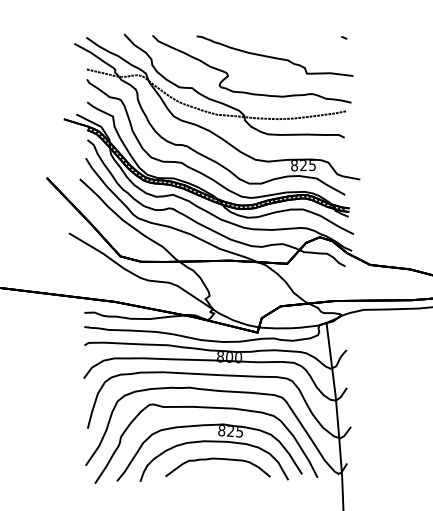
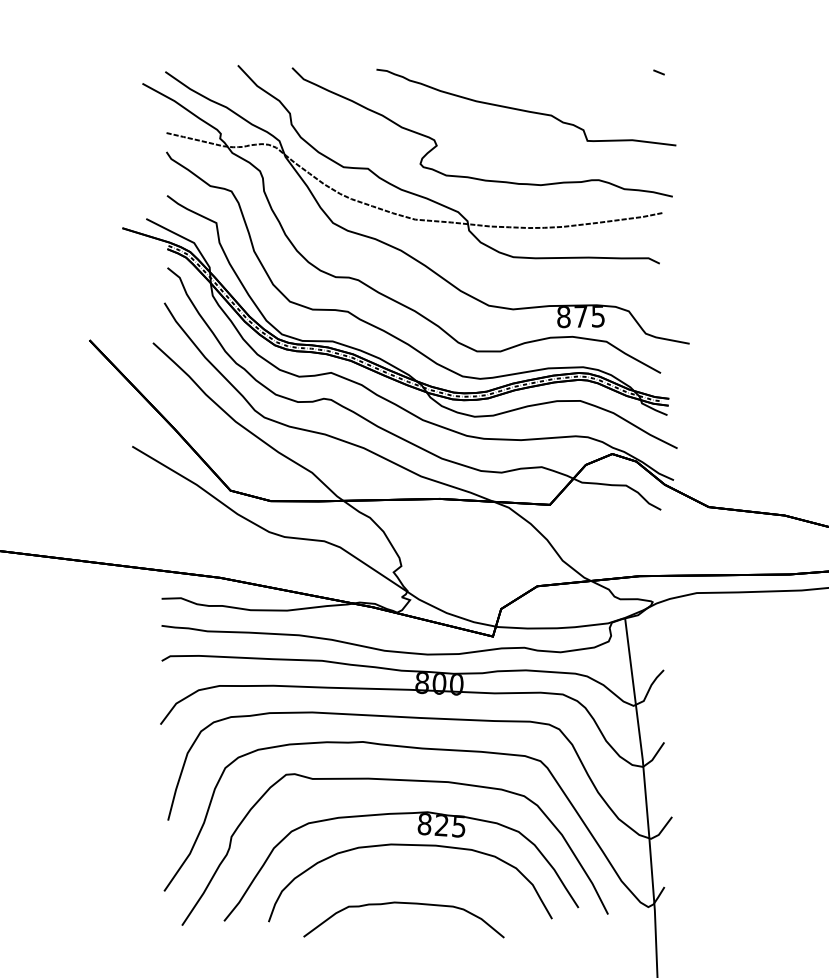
text: (303, 165) -> (581, 316), 825 -> 875
curve: (217, 459) -> (403, 904), moved

